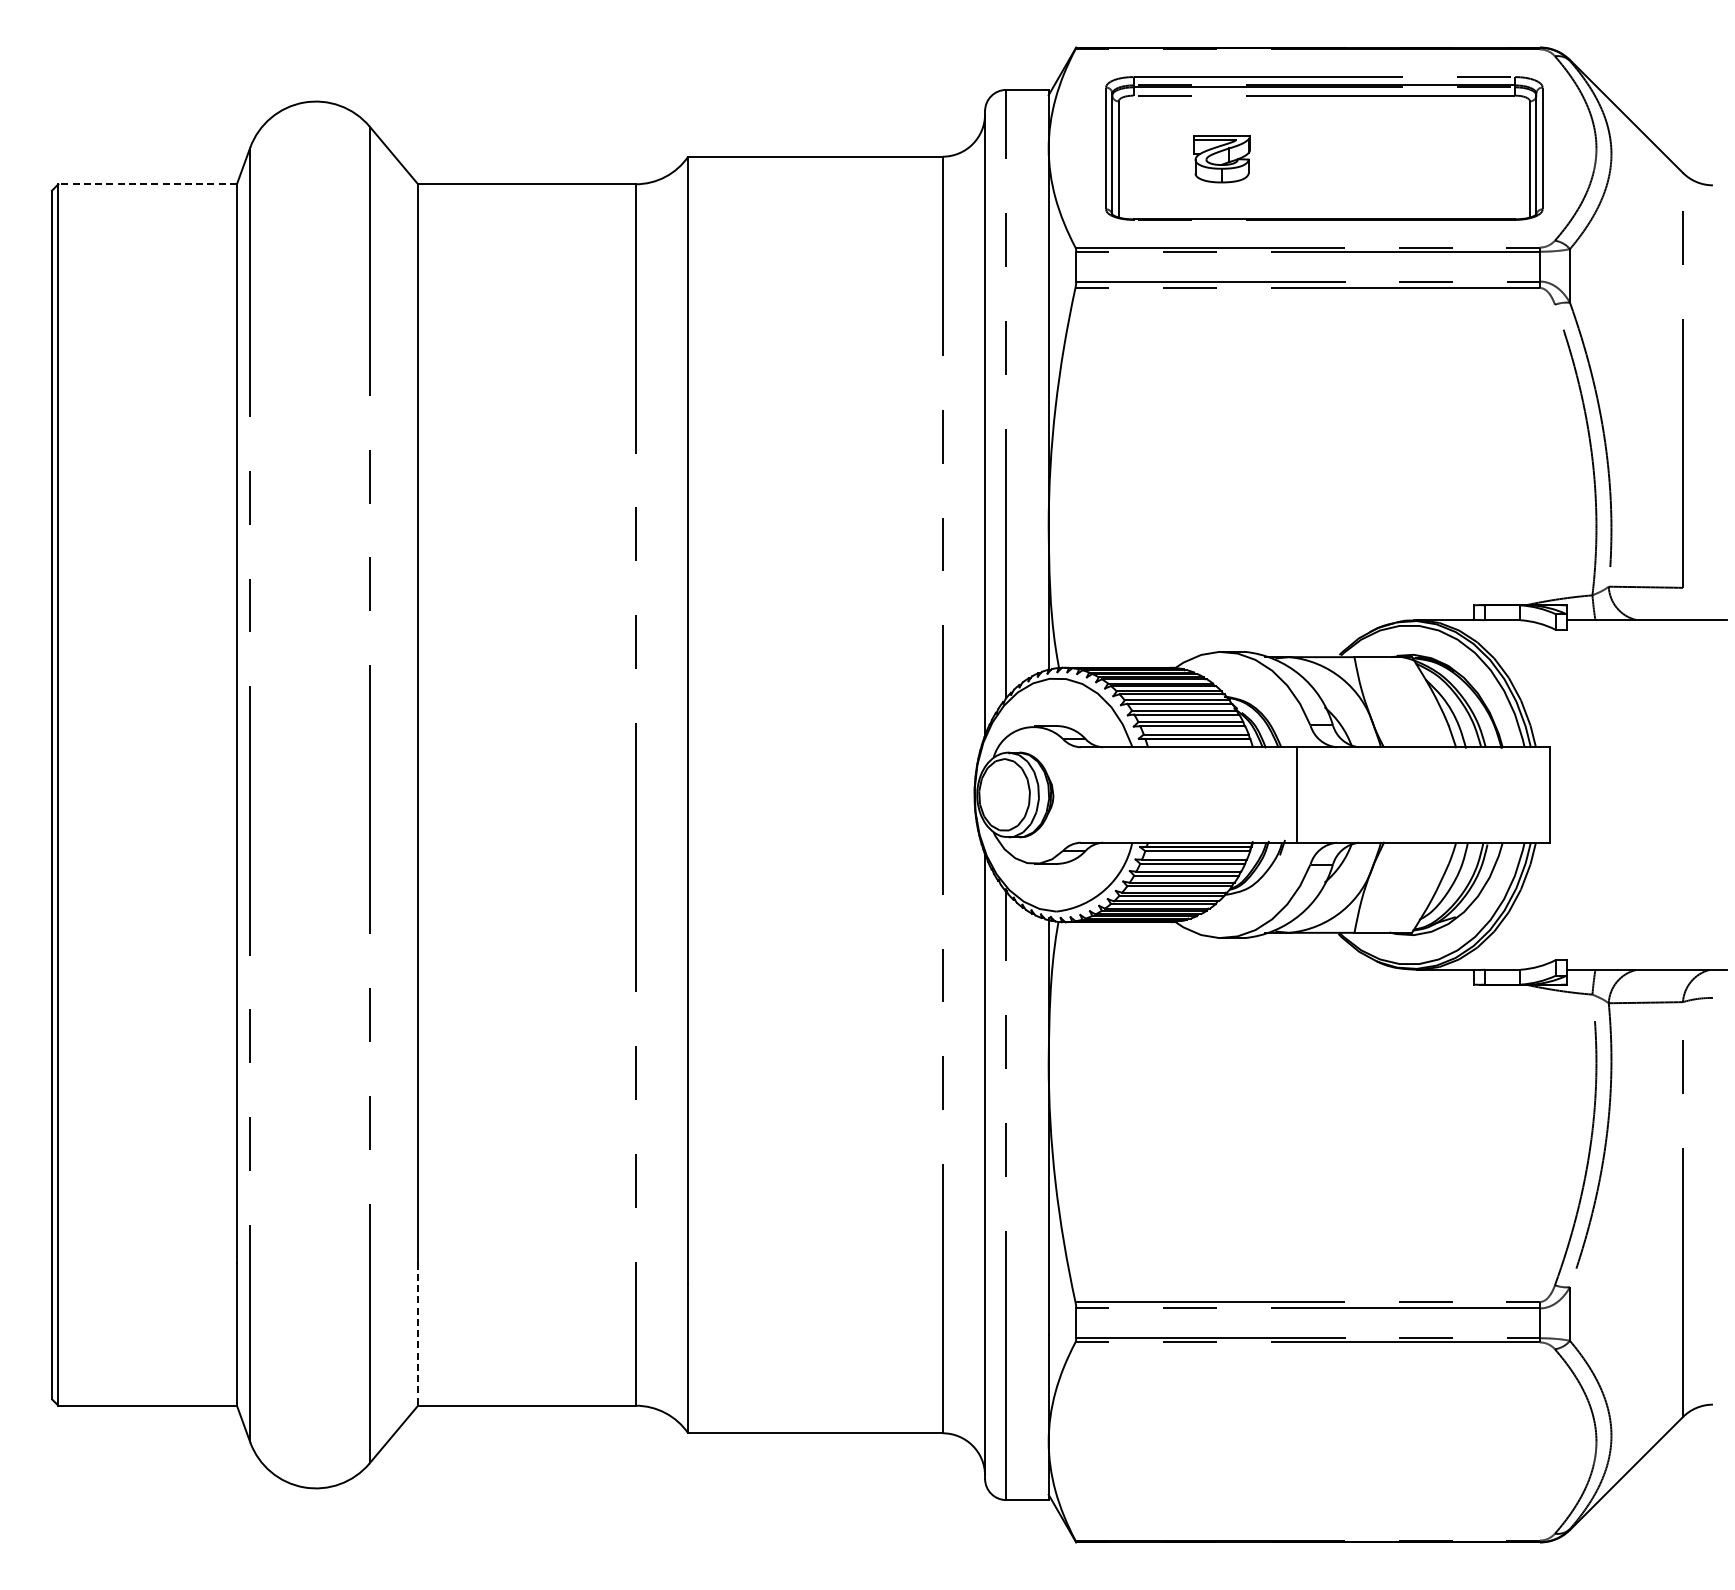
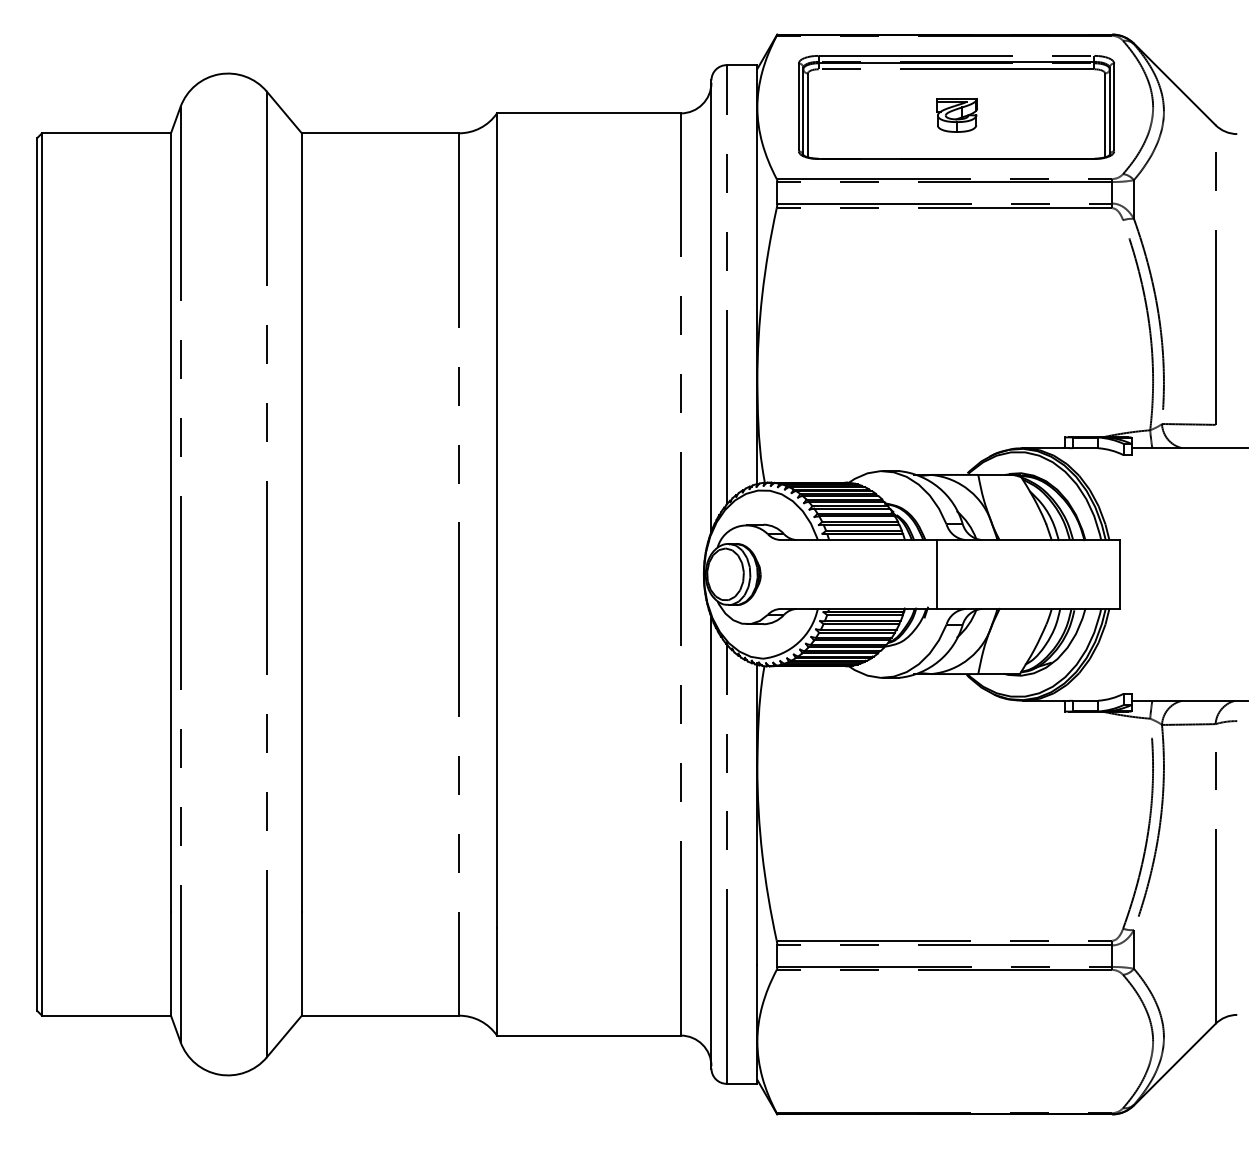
part: (1221, 159) -> (956, 115), moved
line: (147, 184) -> (106, 133), dashed -> solid
line: (418, 1334) -> (302, 964), dashed -> solid

